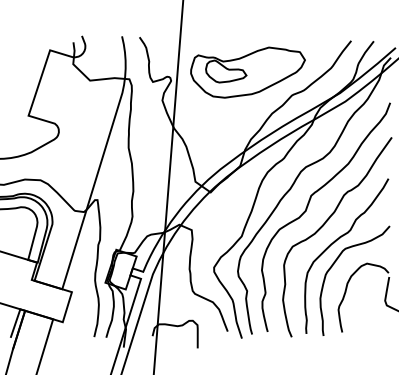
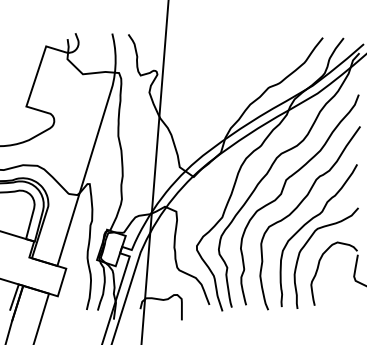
part: (247, 72) -> (227, 66), removed

